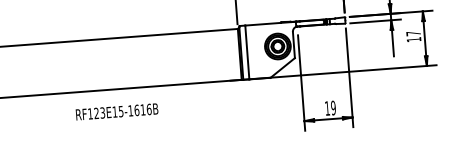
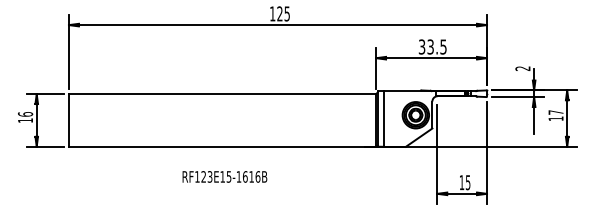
text: (332, 107) -> (467, 182), 19 -> 15
text: (116, 111) -> (224, 176), moved

